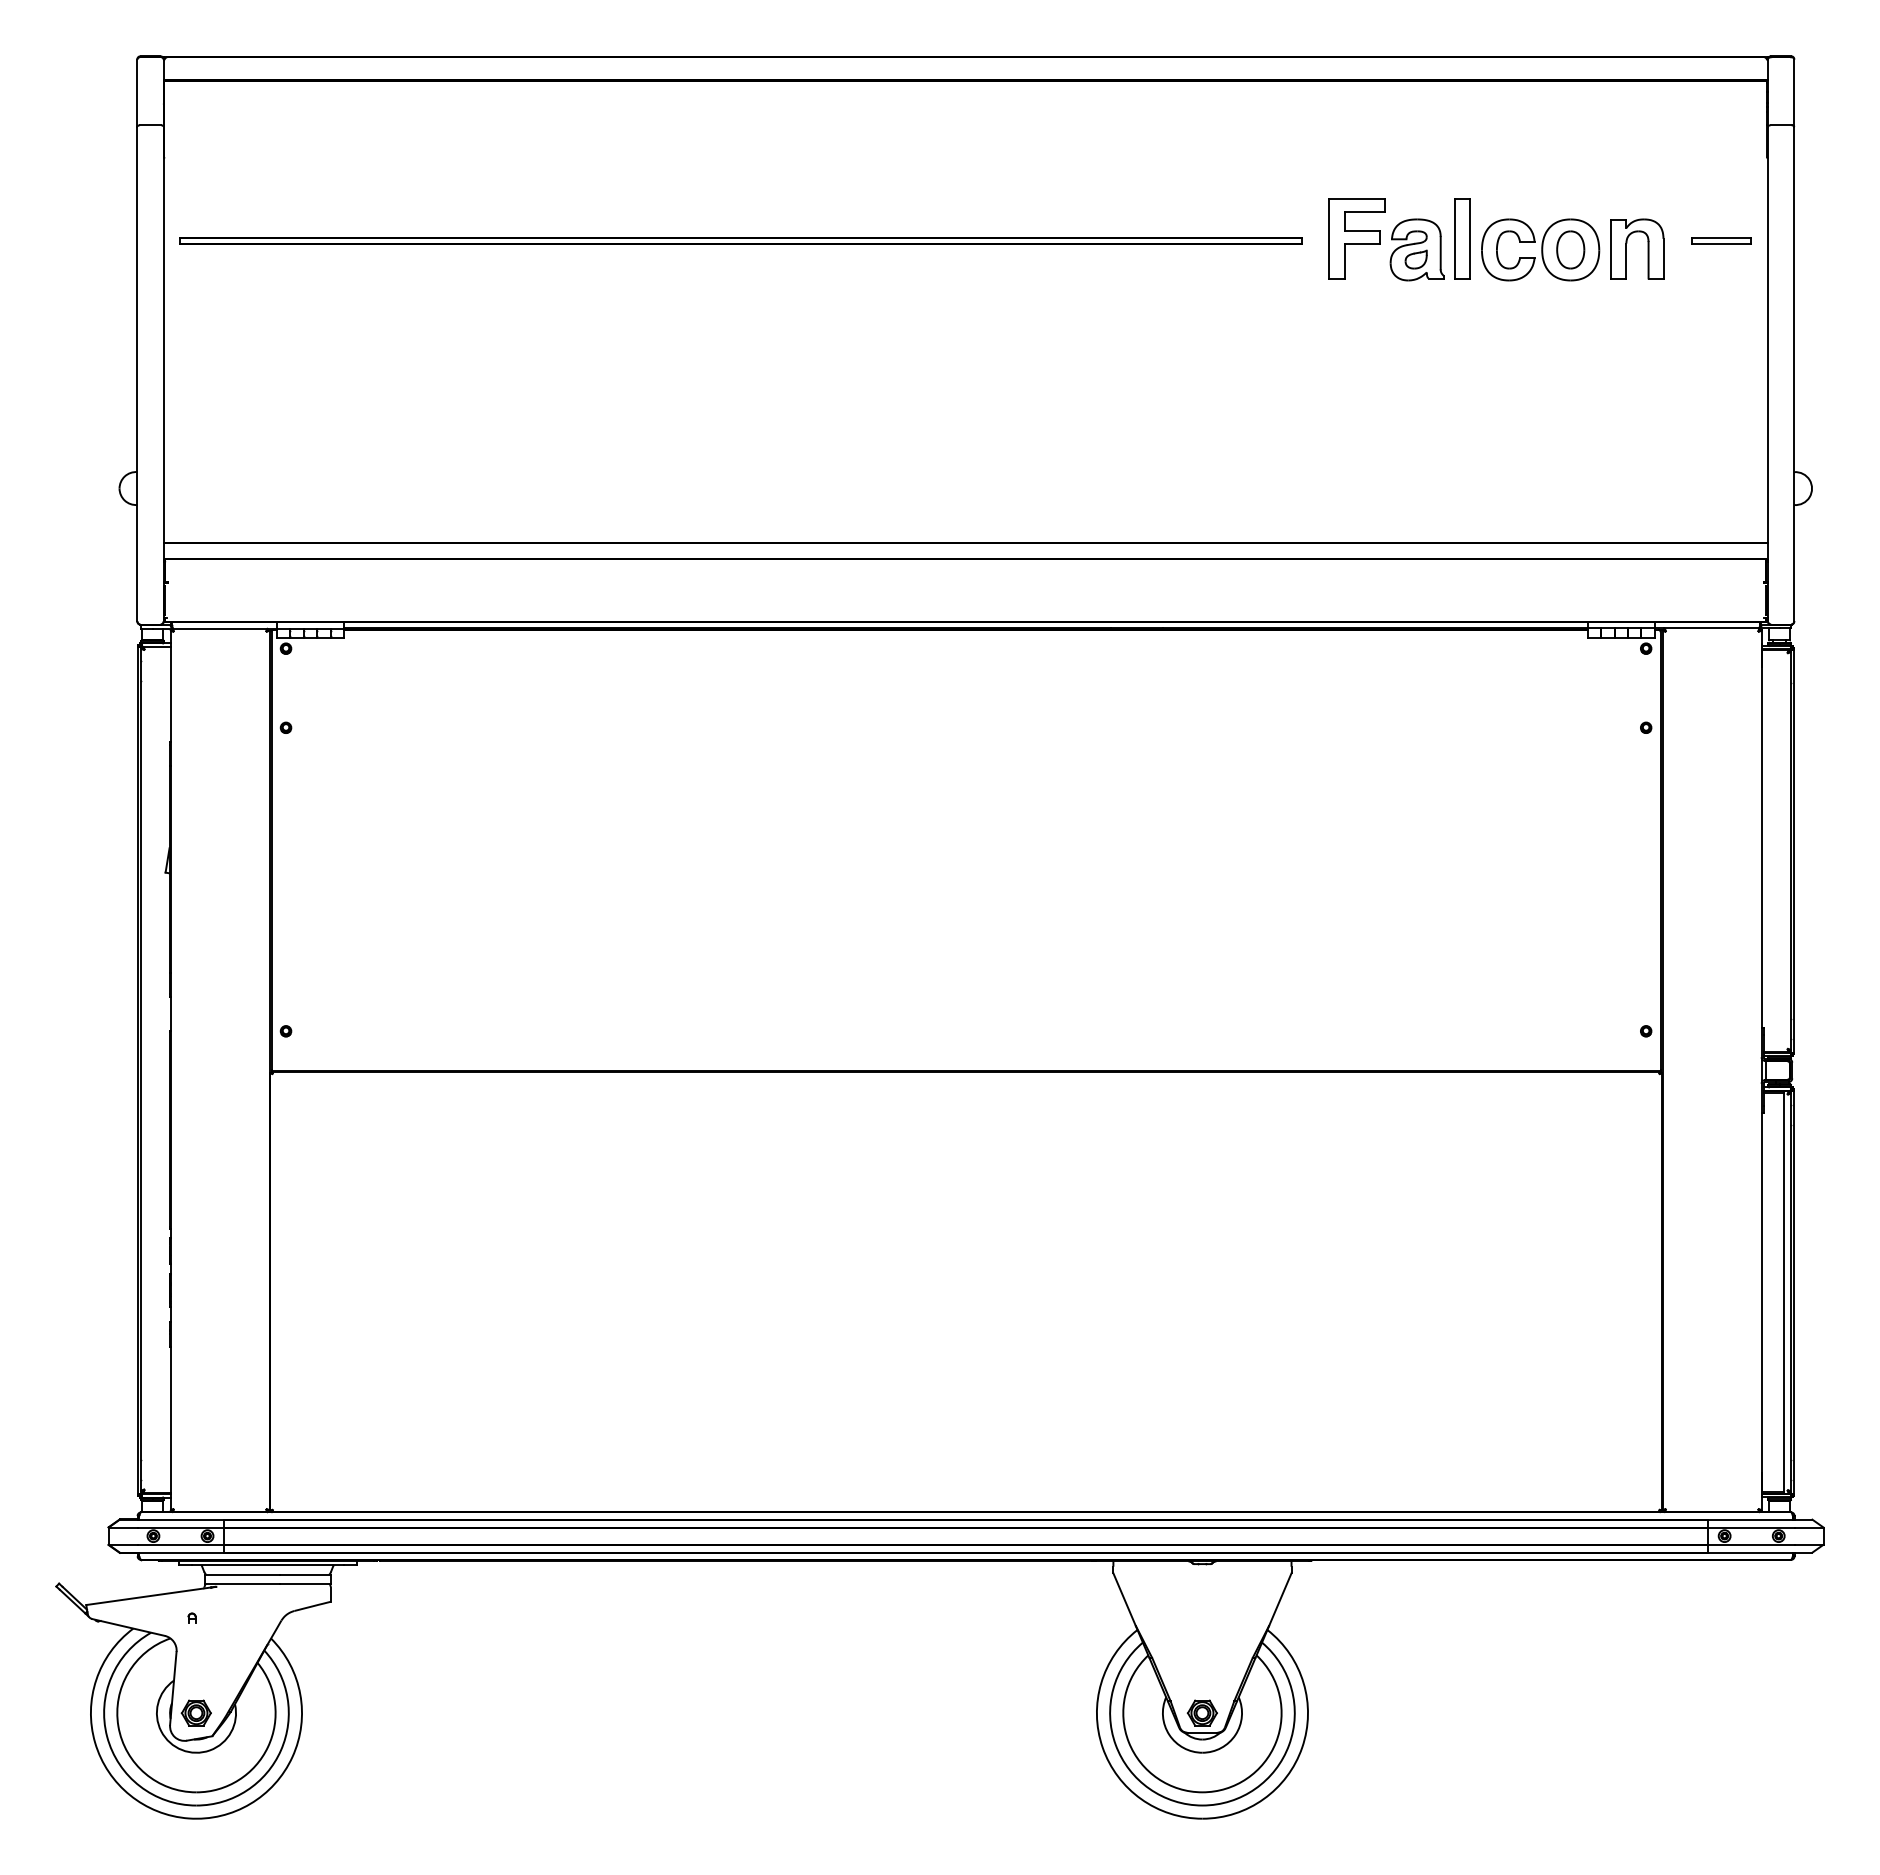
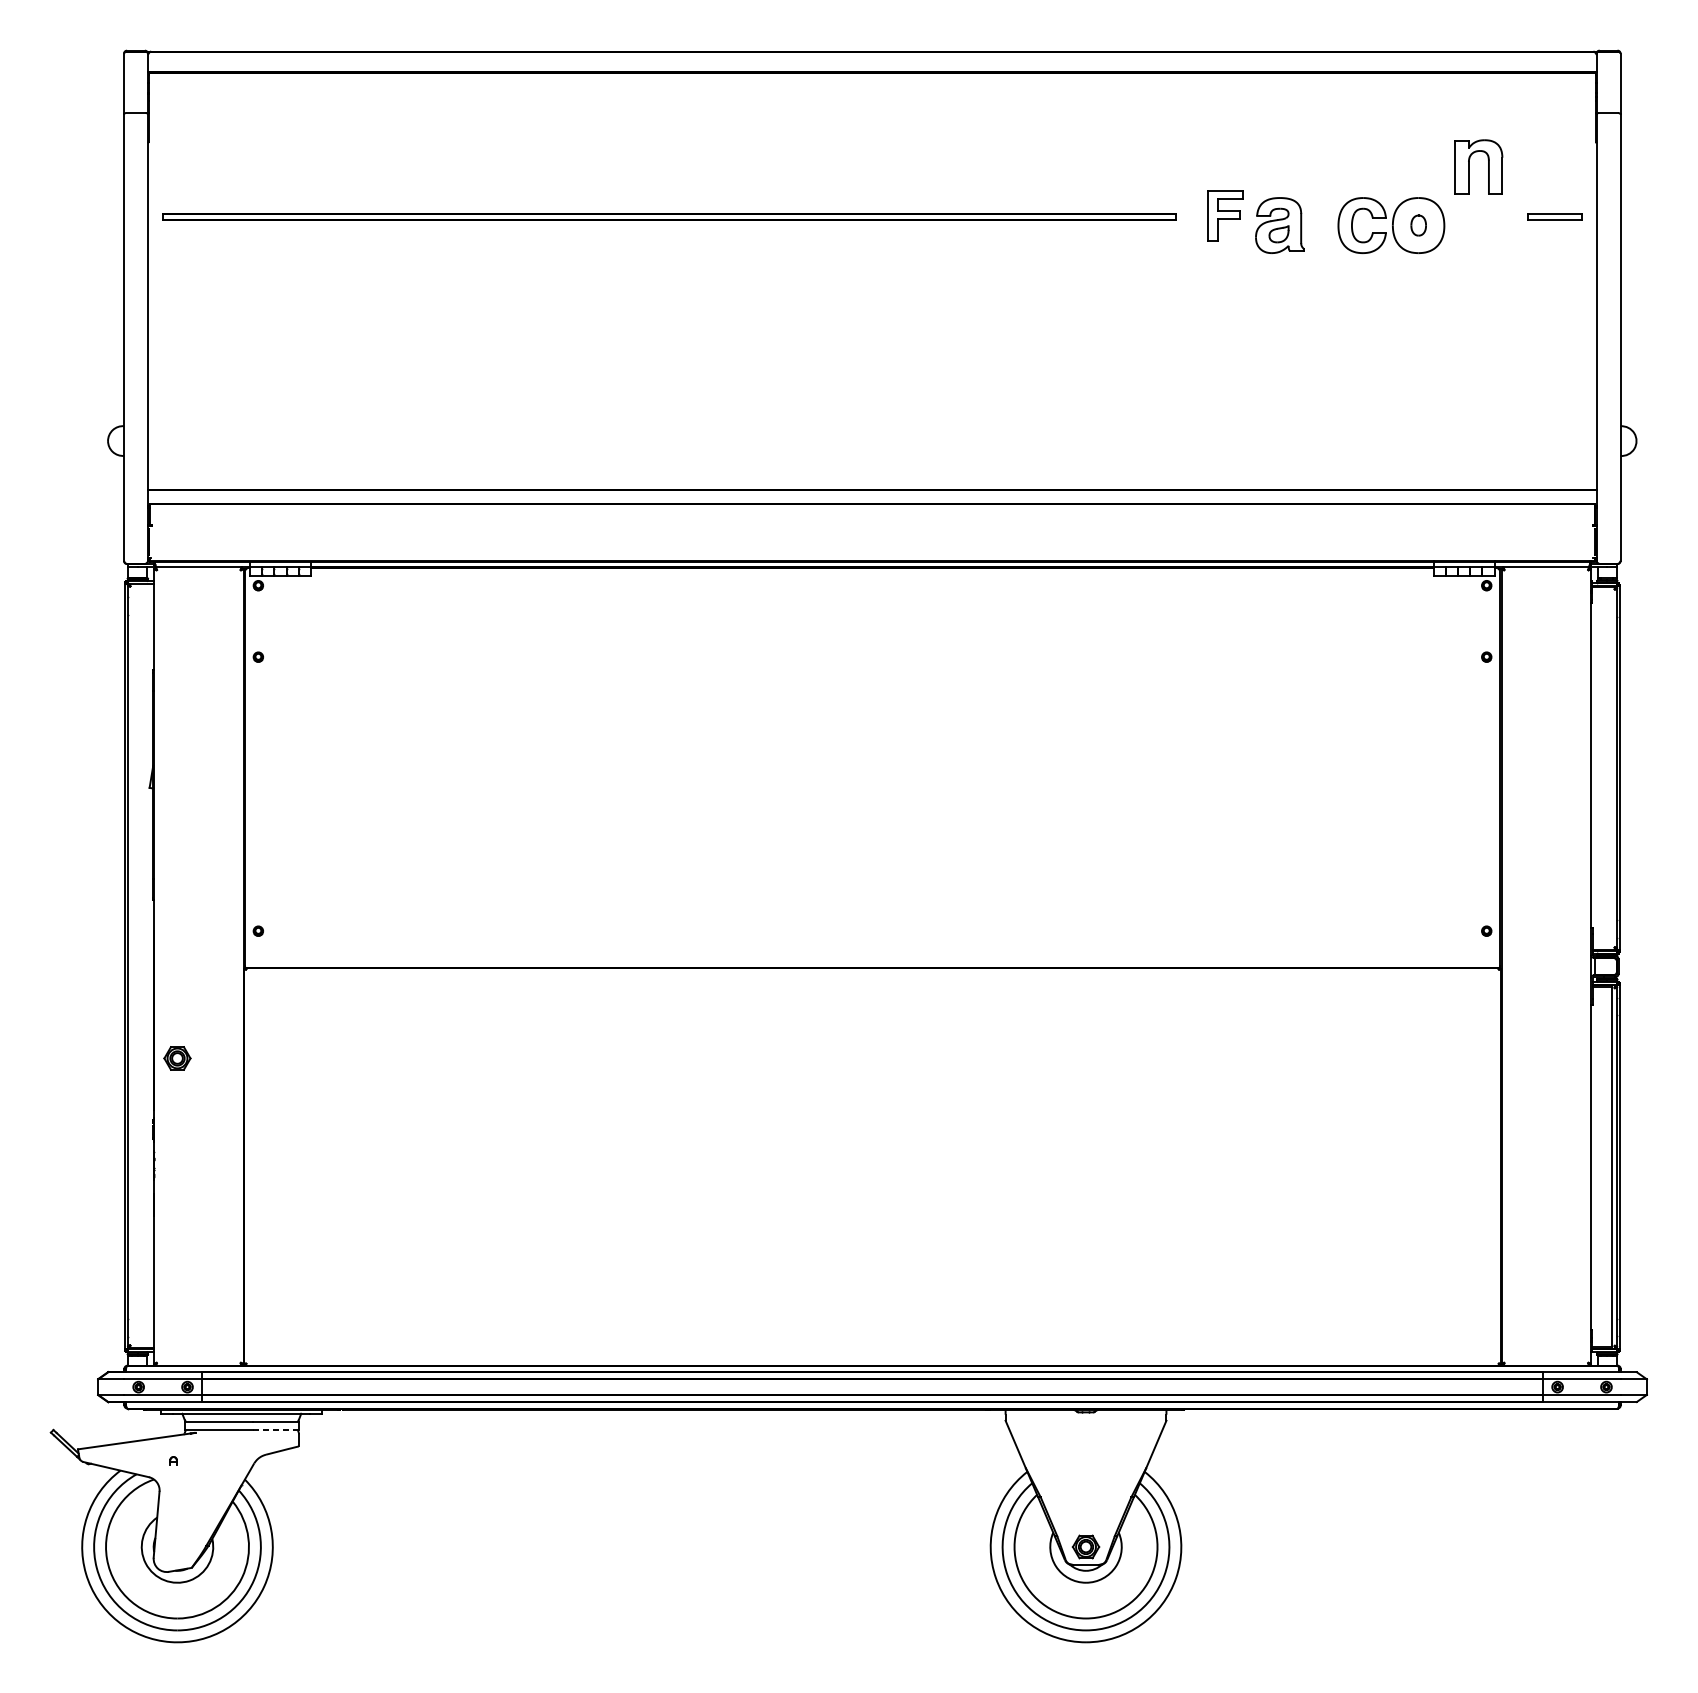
part: (1356, 238) -> (1225, 215), size x0.7
part: (1462, 238) -> (1320, 215), removed
part: (1647, 248) -> (1487, 166), moved
part: (1570, 249) -> (1418, 225), size x0.6
line: (305, 1583) -> (275, 1429), solid -> dashed
part: (195, 1712) -> (176, 1057), moved

